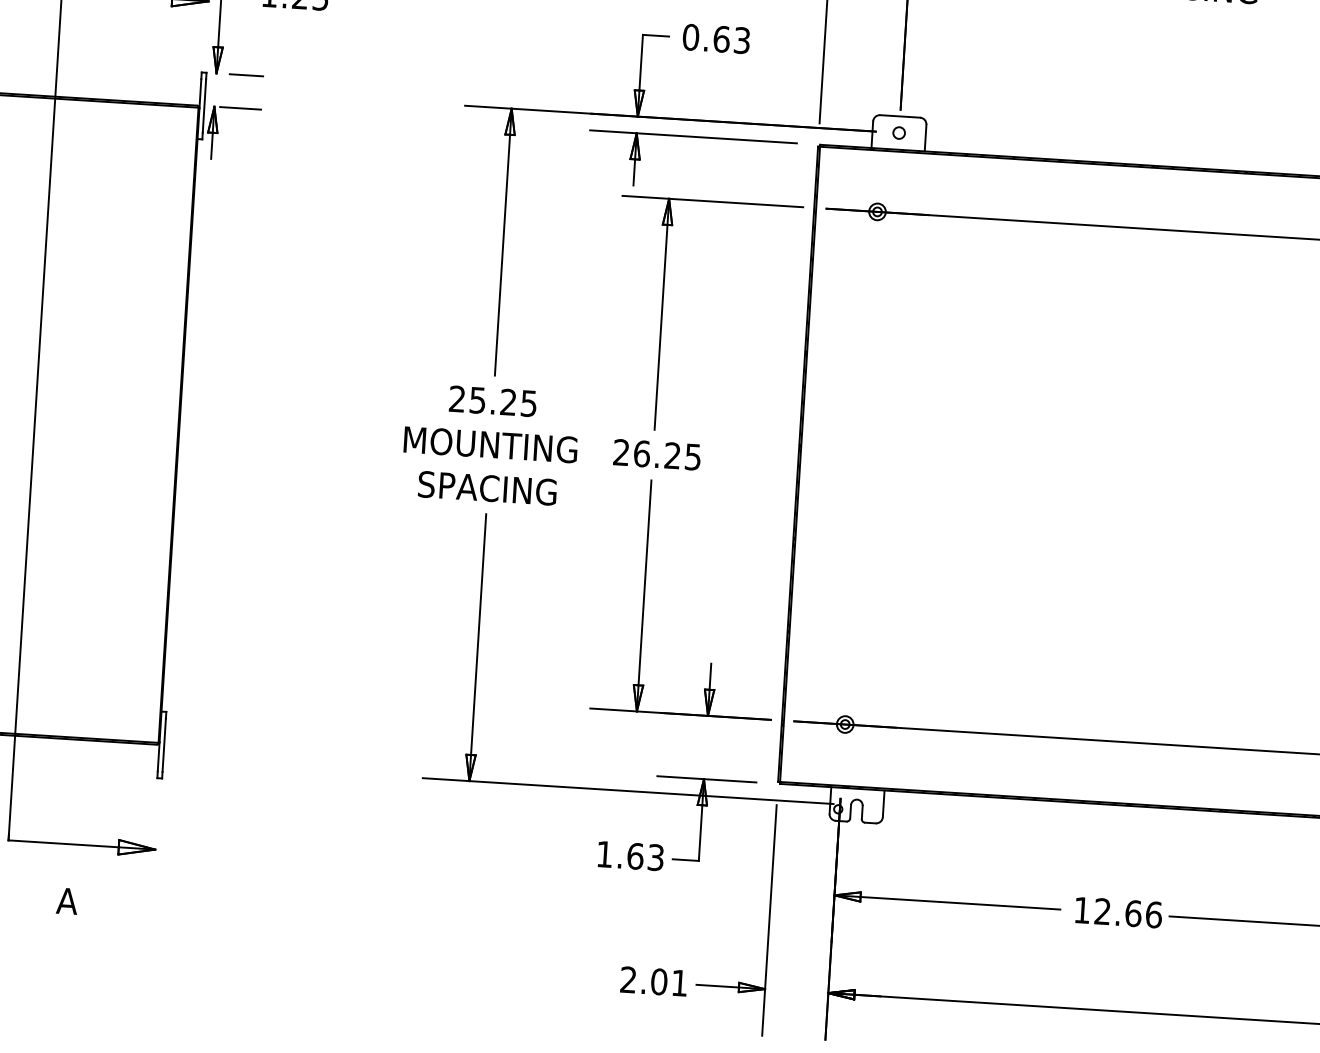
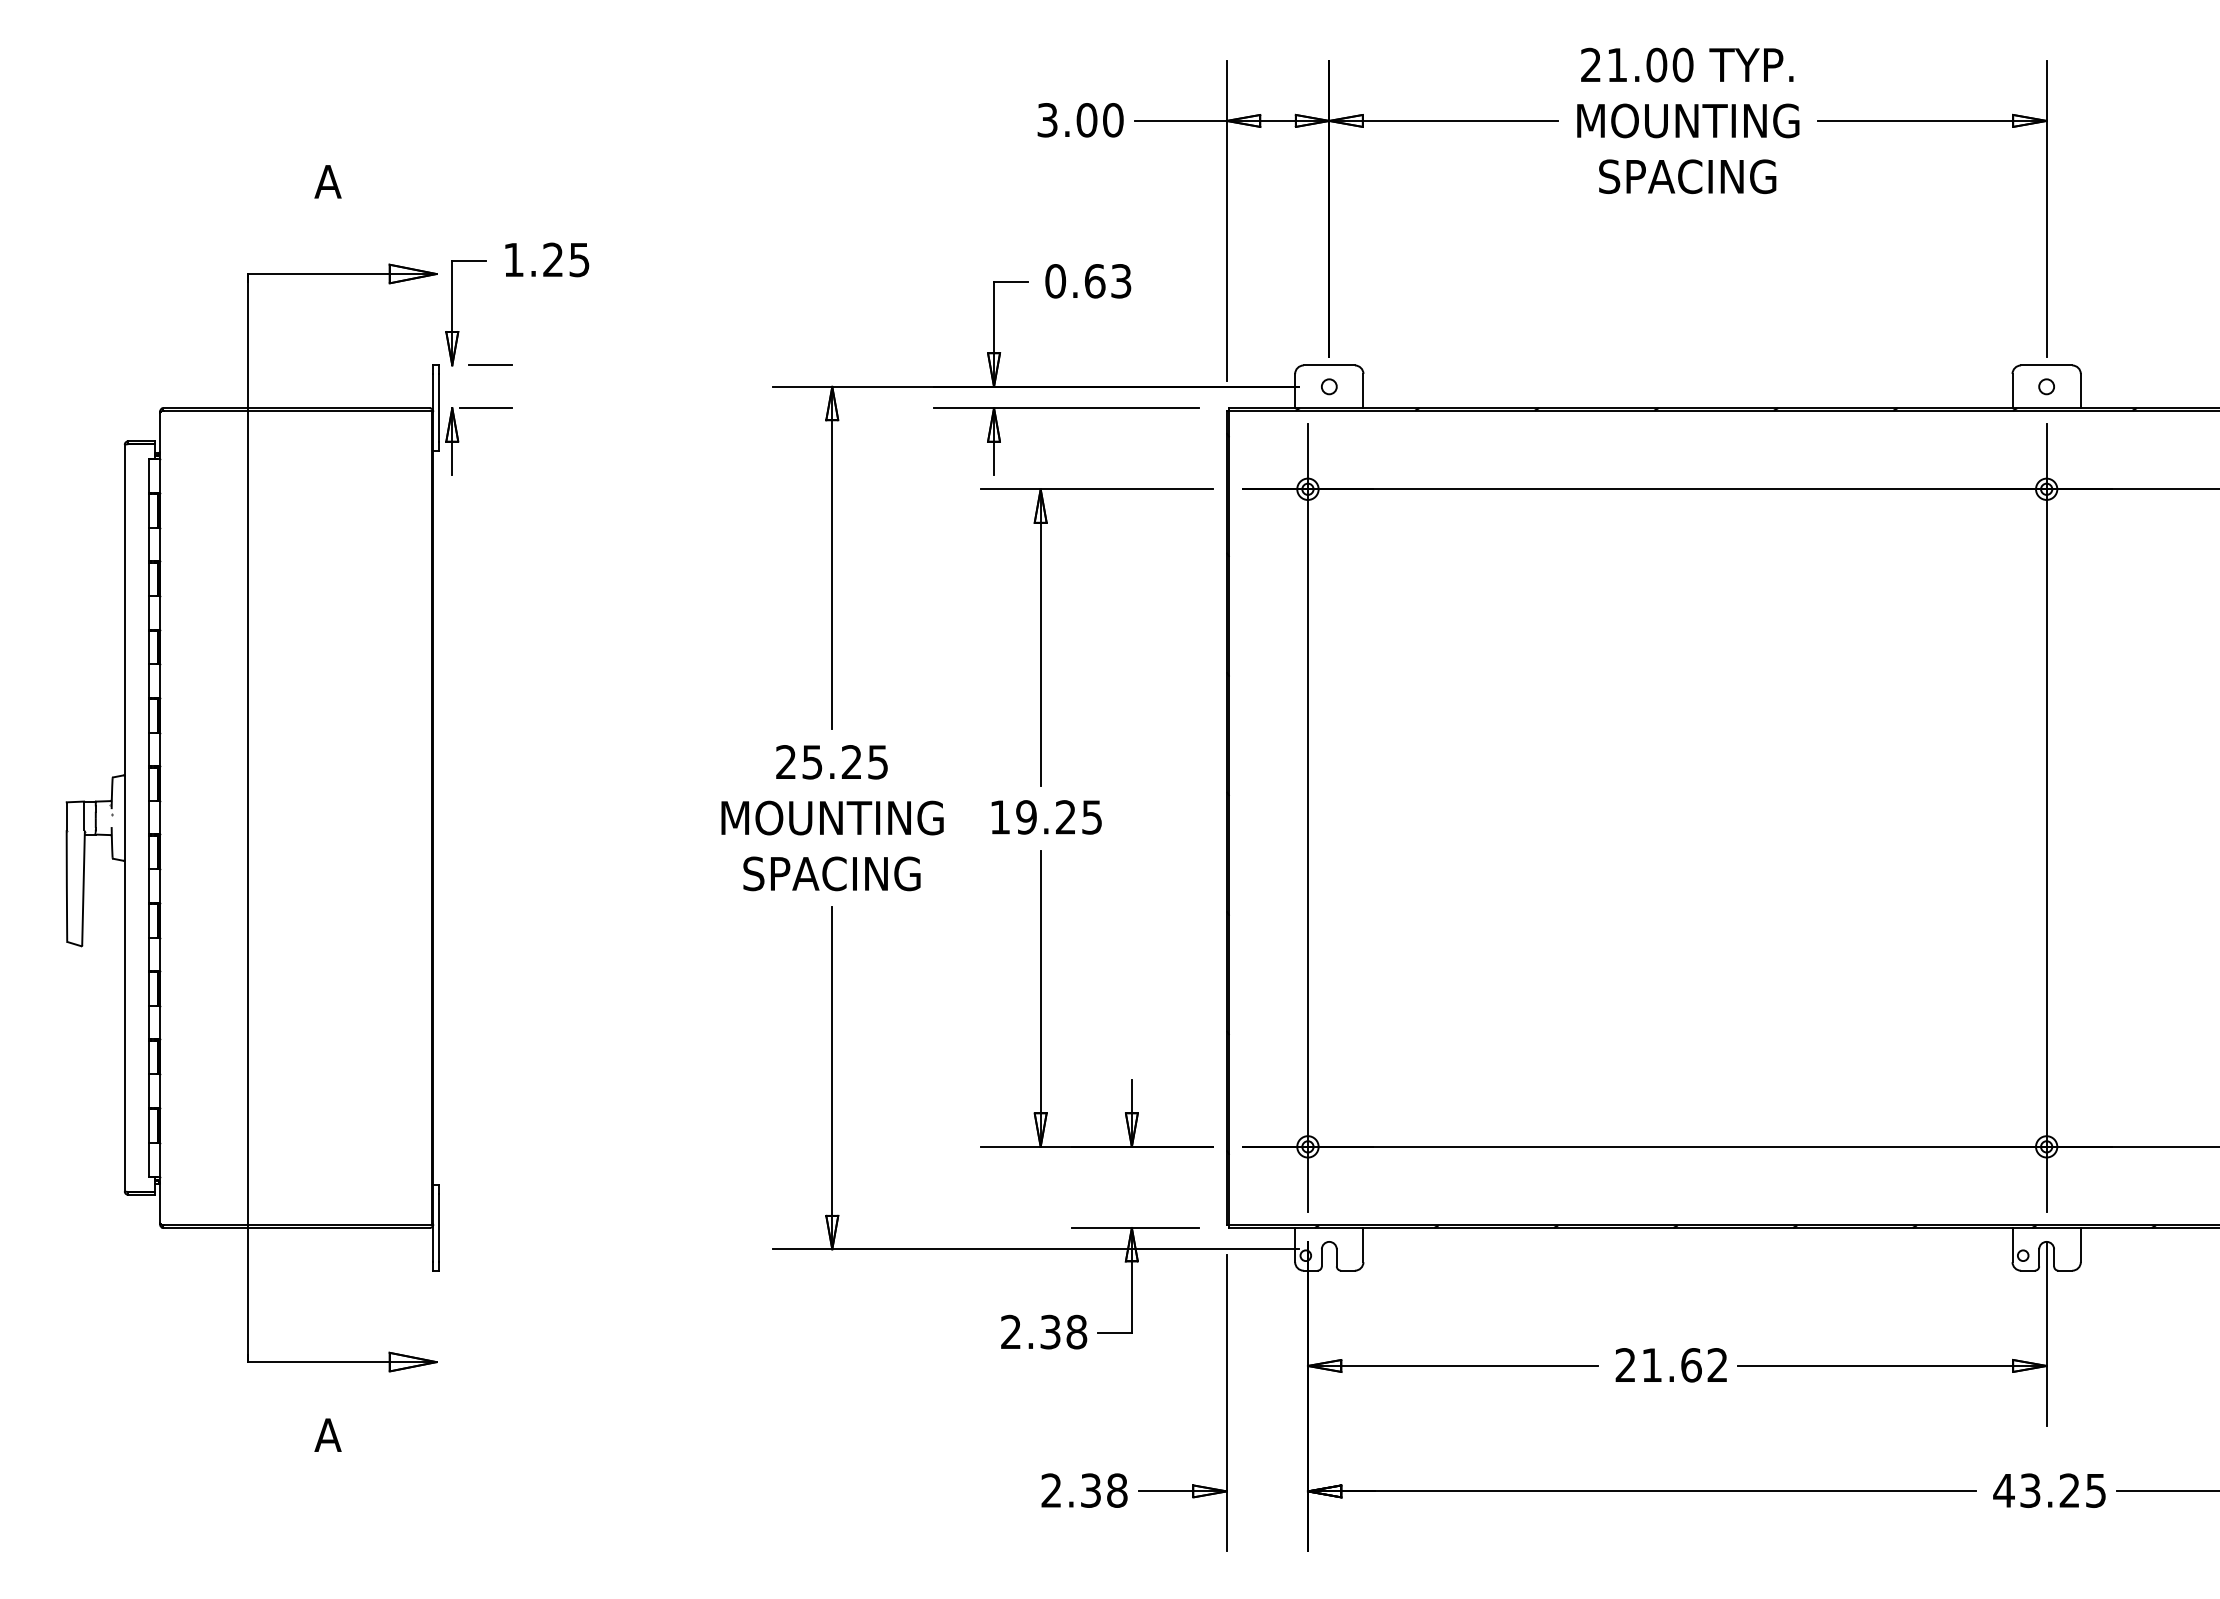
text: (631, 453) -> (1013, 817), 26.25 -> 19.25
line: (861, 467) -> (1307, 817), added
text: (630, 855) -> (1044, 1331), 1.63 -> 2.38
text: (1117, 912) -> (1671, 1365), 12.66 -> 21.62
text: (669, 982) -> (1103, 1490), 2.01 -> 2.38

